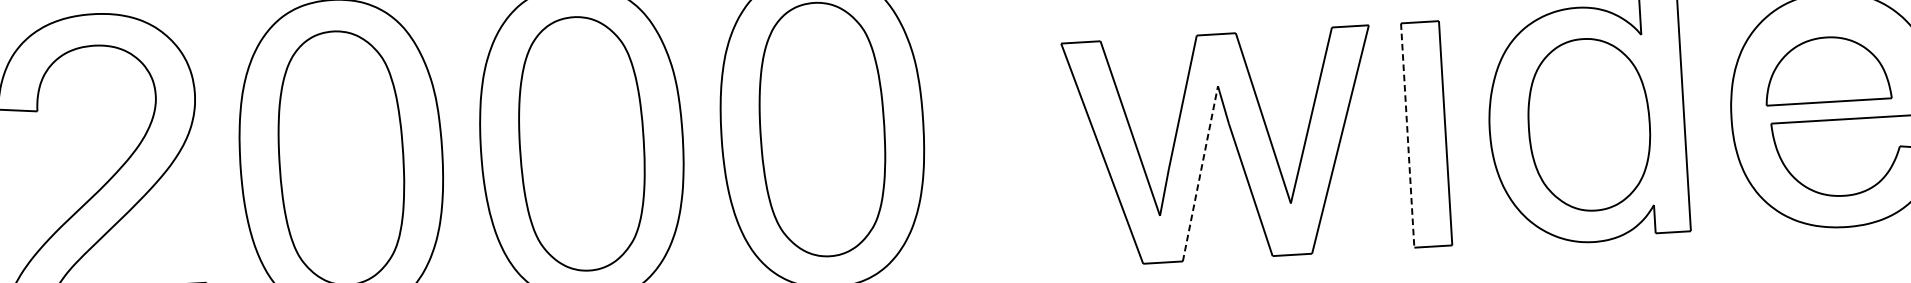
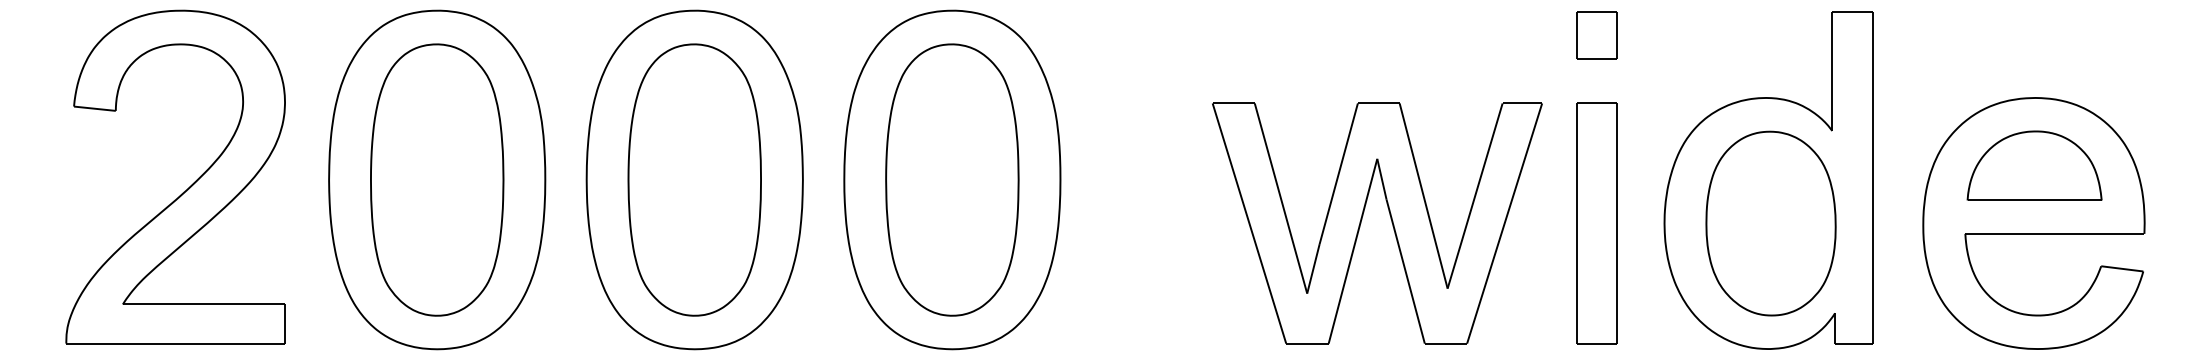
part: (1827, 69) -> (2034, 165), moved
line: (1407, 136) -> (1576, 224), dashed -> solid
line: (1200, 174) -> (1353, 251), dashed -> solid

